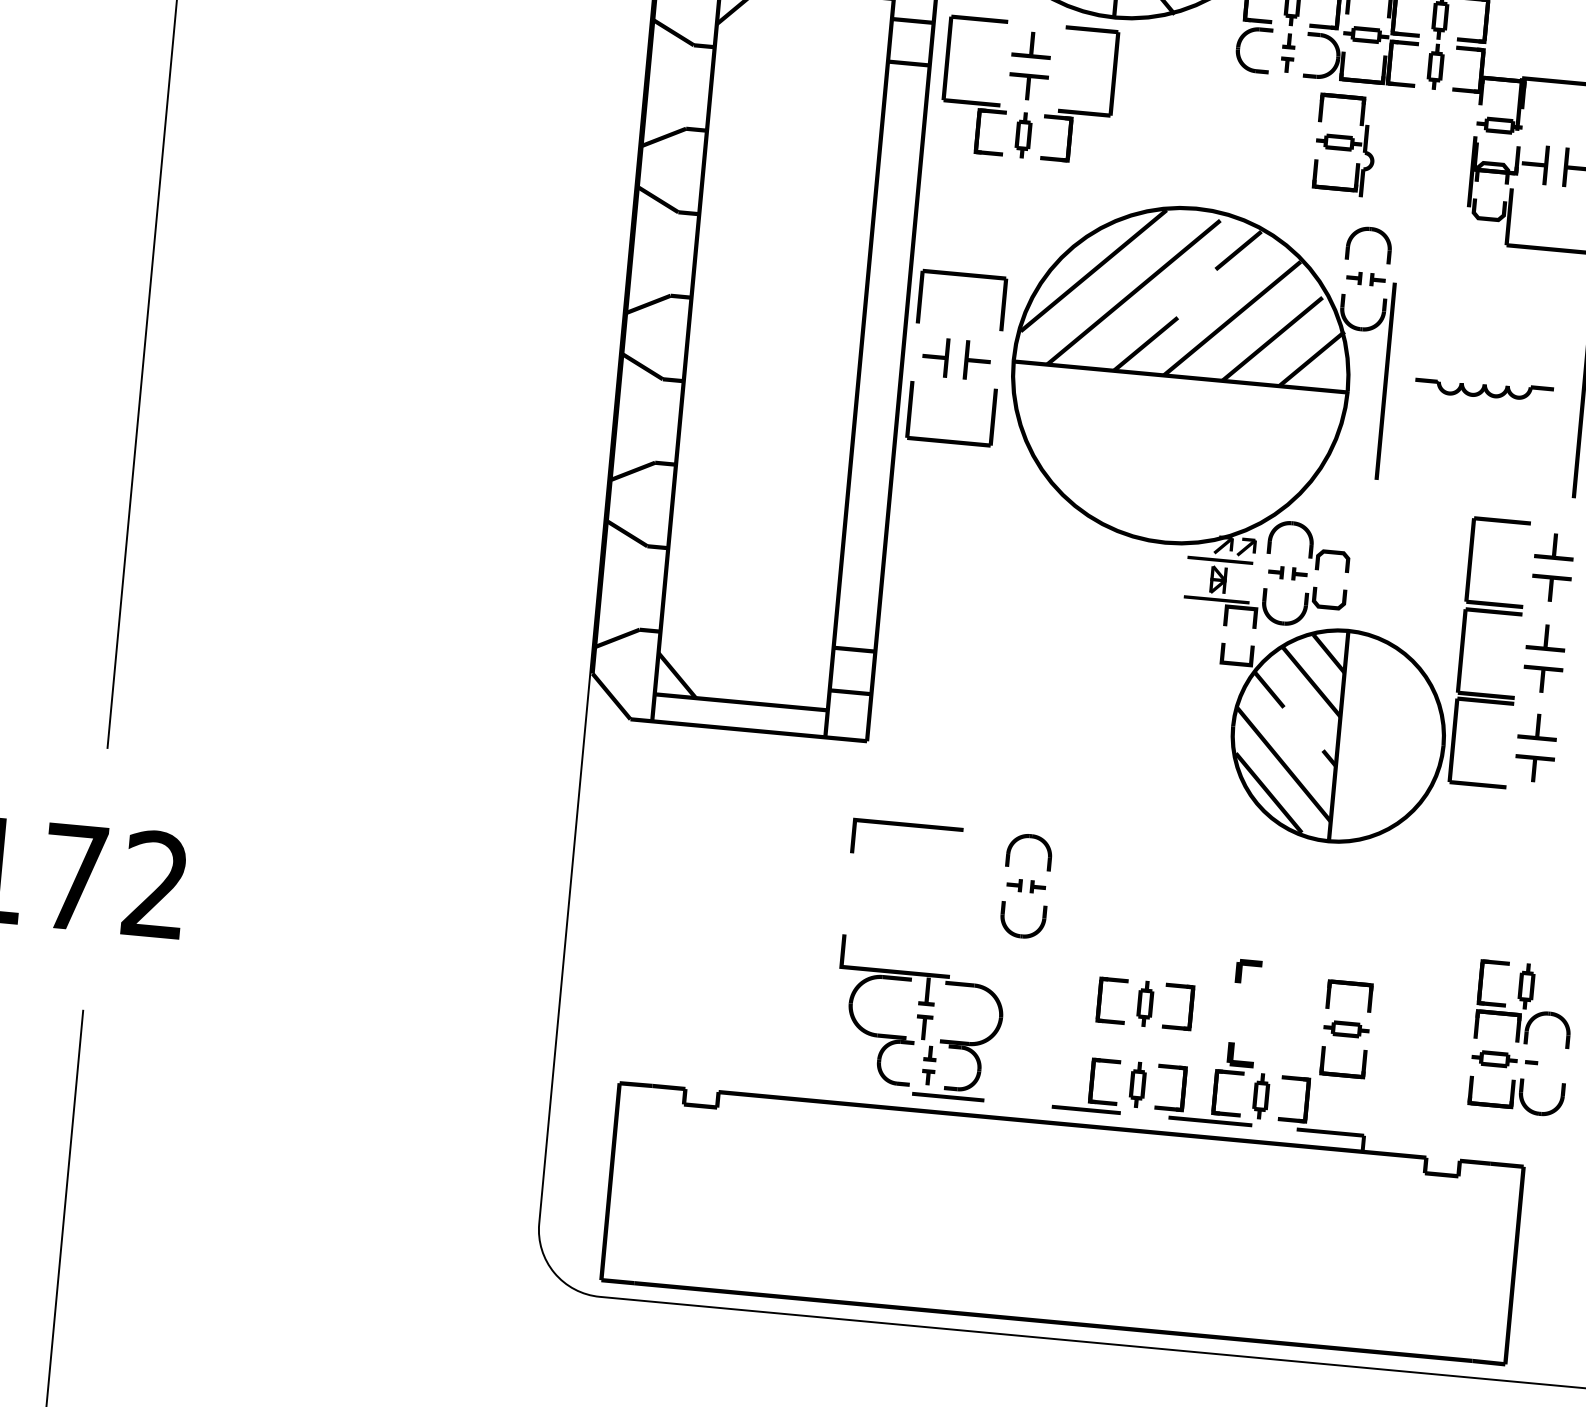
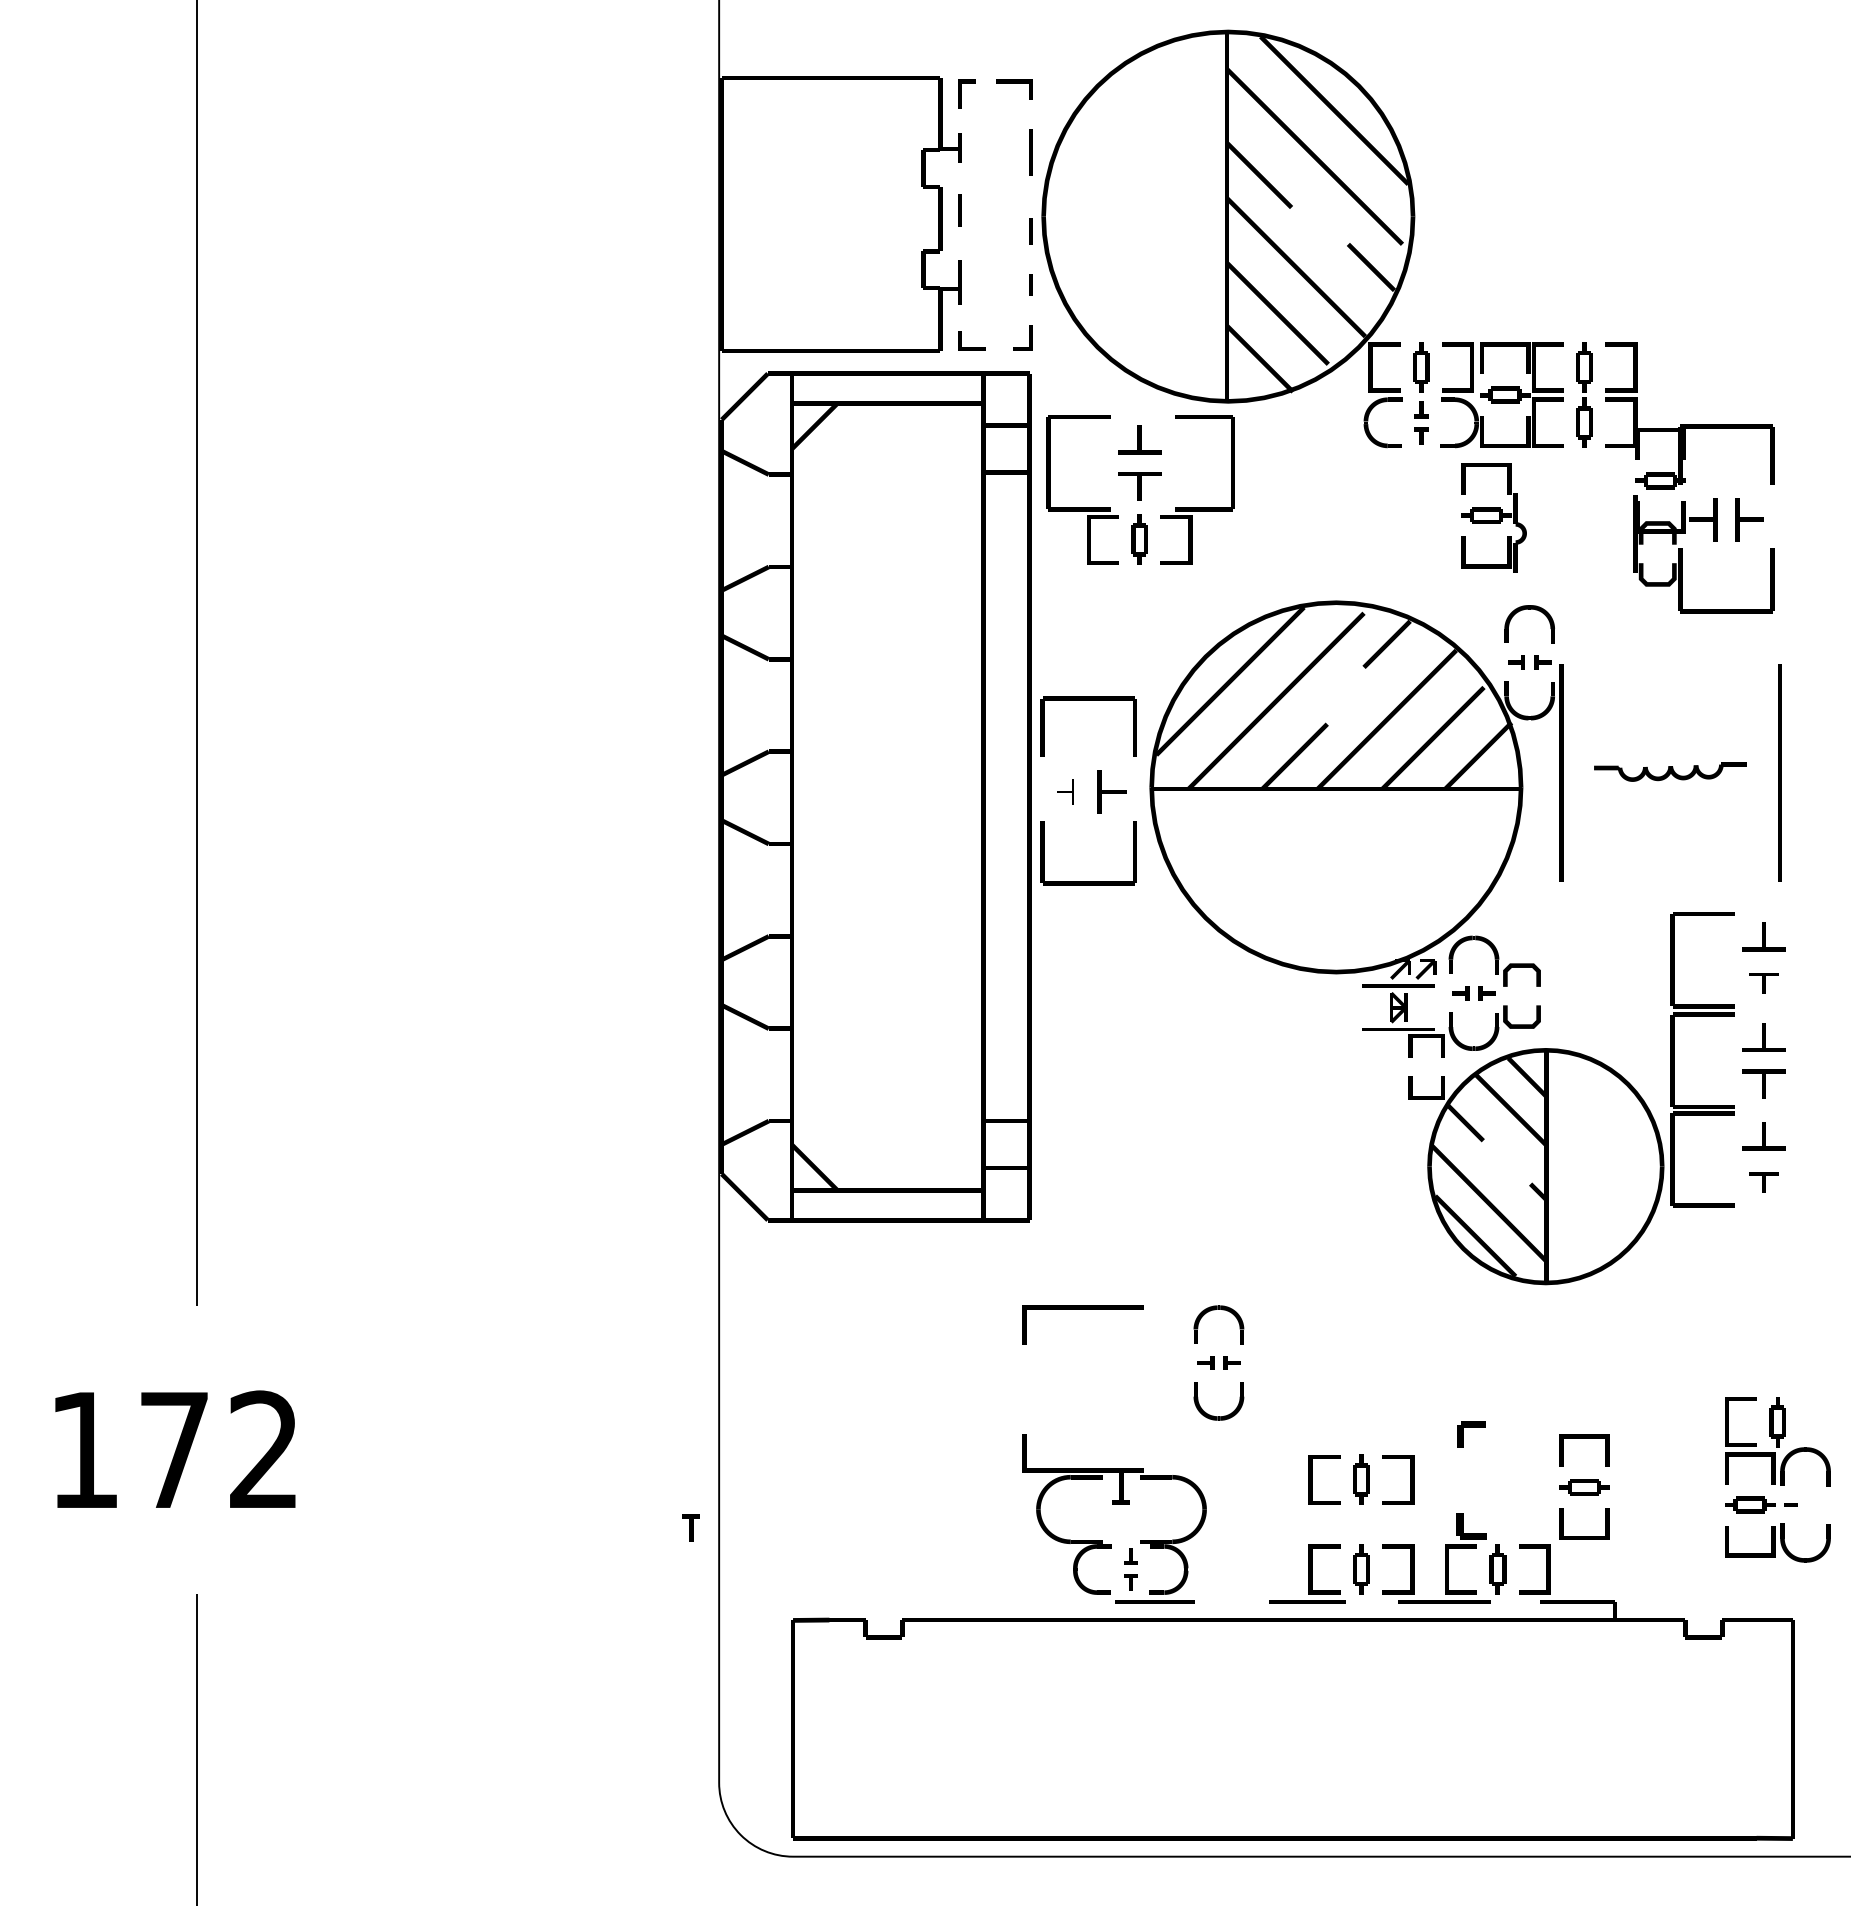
part: (935, 356) -> (1065, 791), size x0.6
part: (1550, 588) -> (1763, 983), size x0.7
part: (1533, 768) -> (1763, 1182), size x0.7
part: (923, 1026) -> (690, 1527), moved

